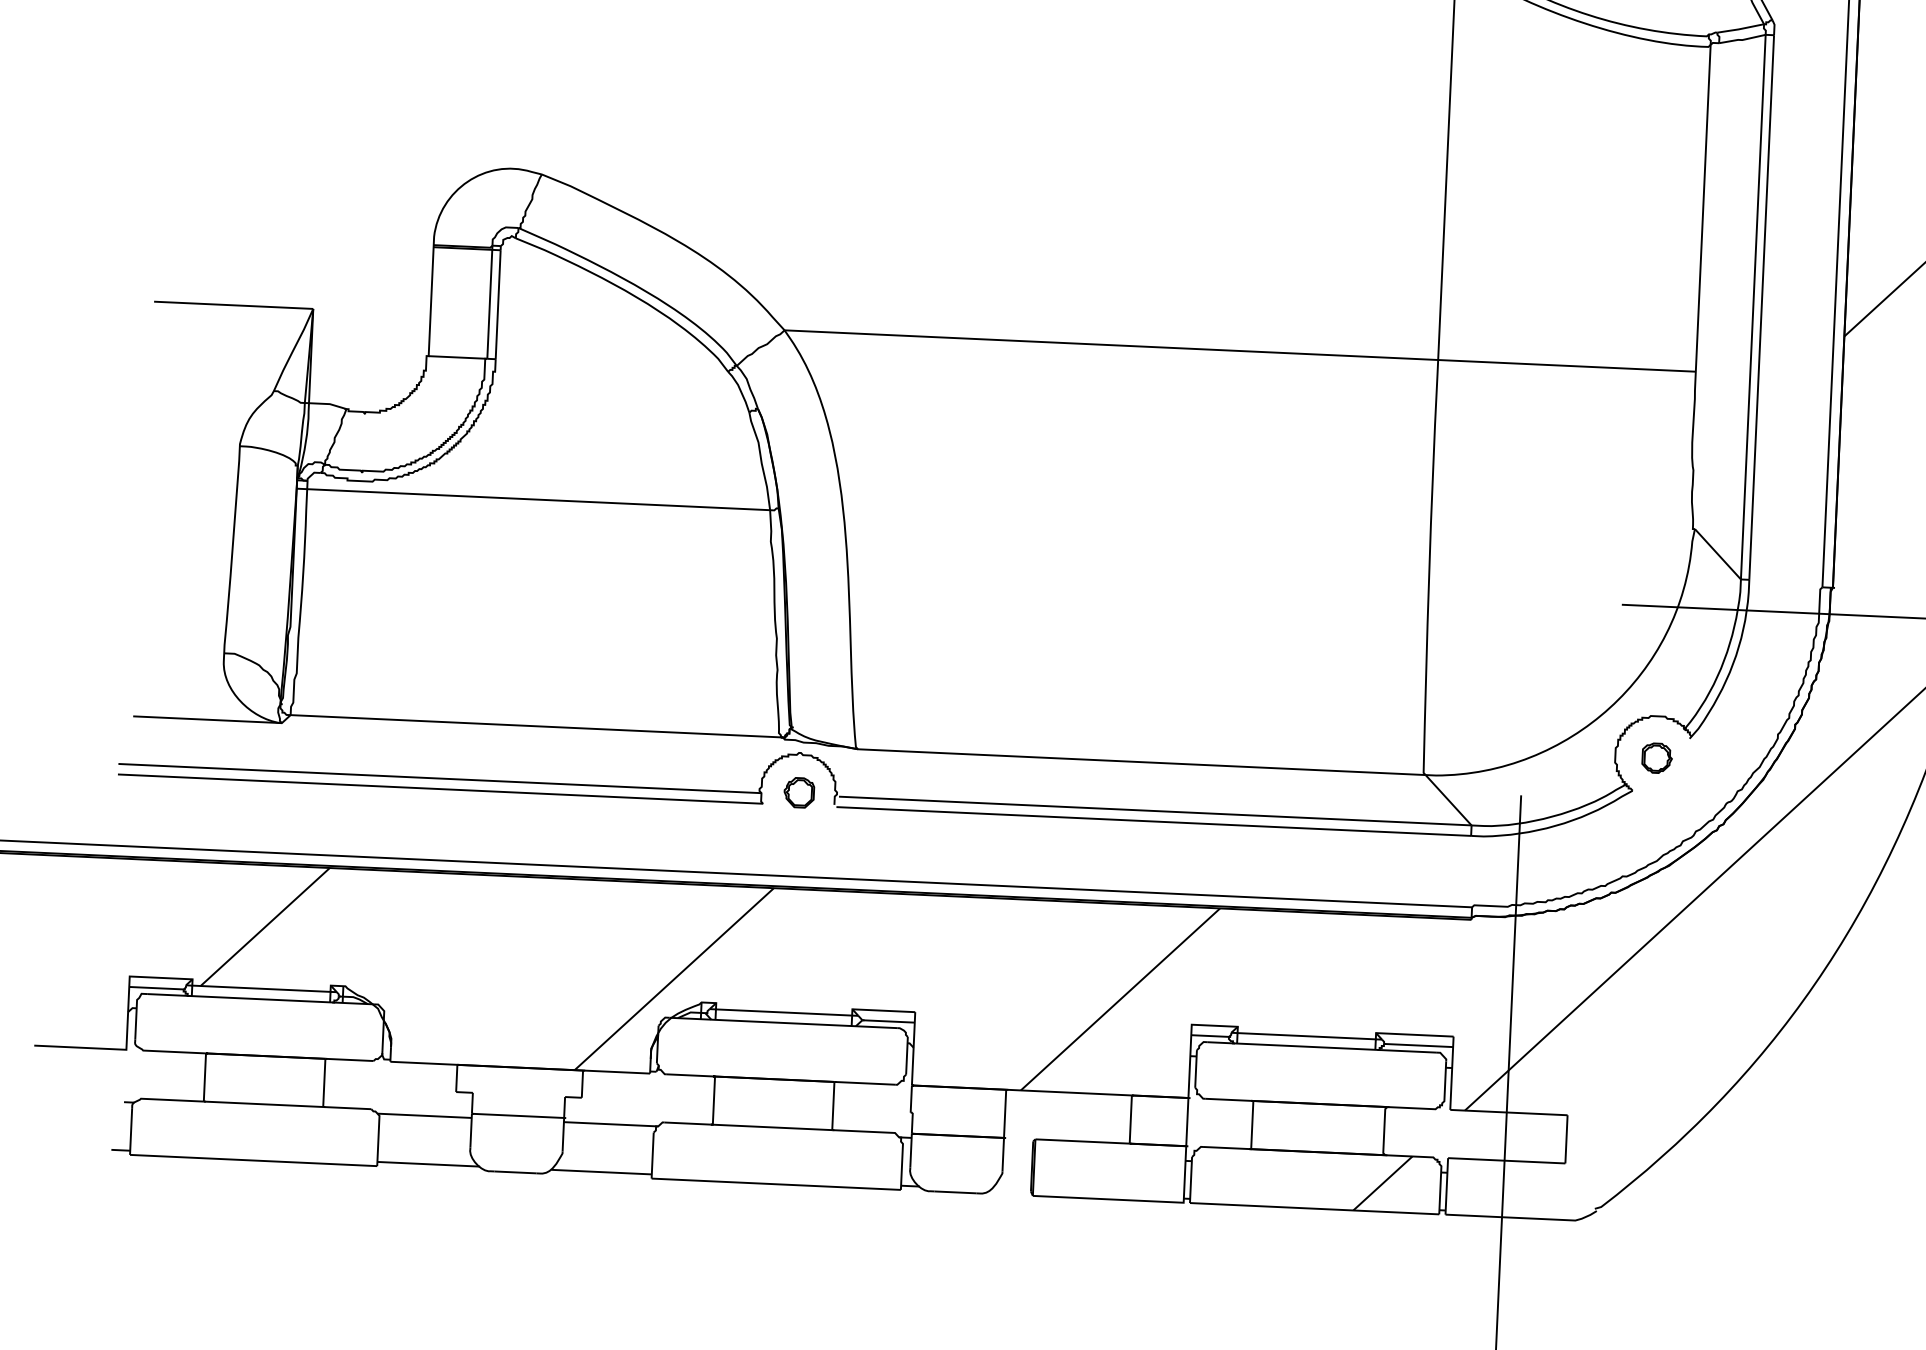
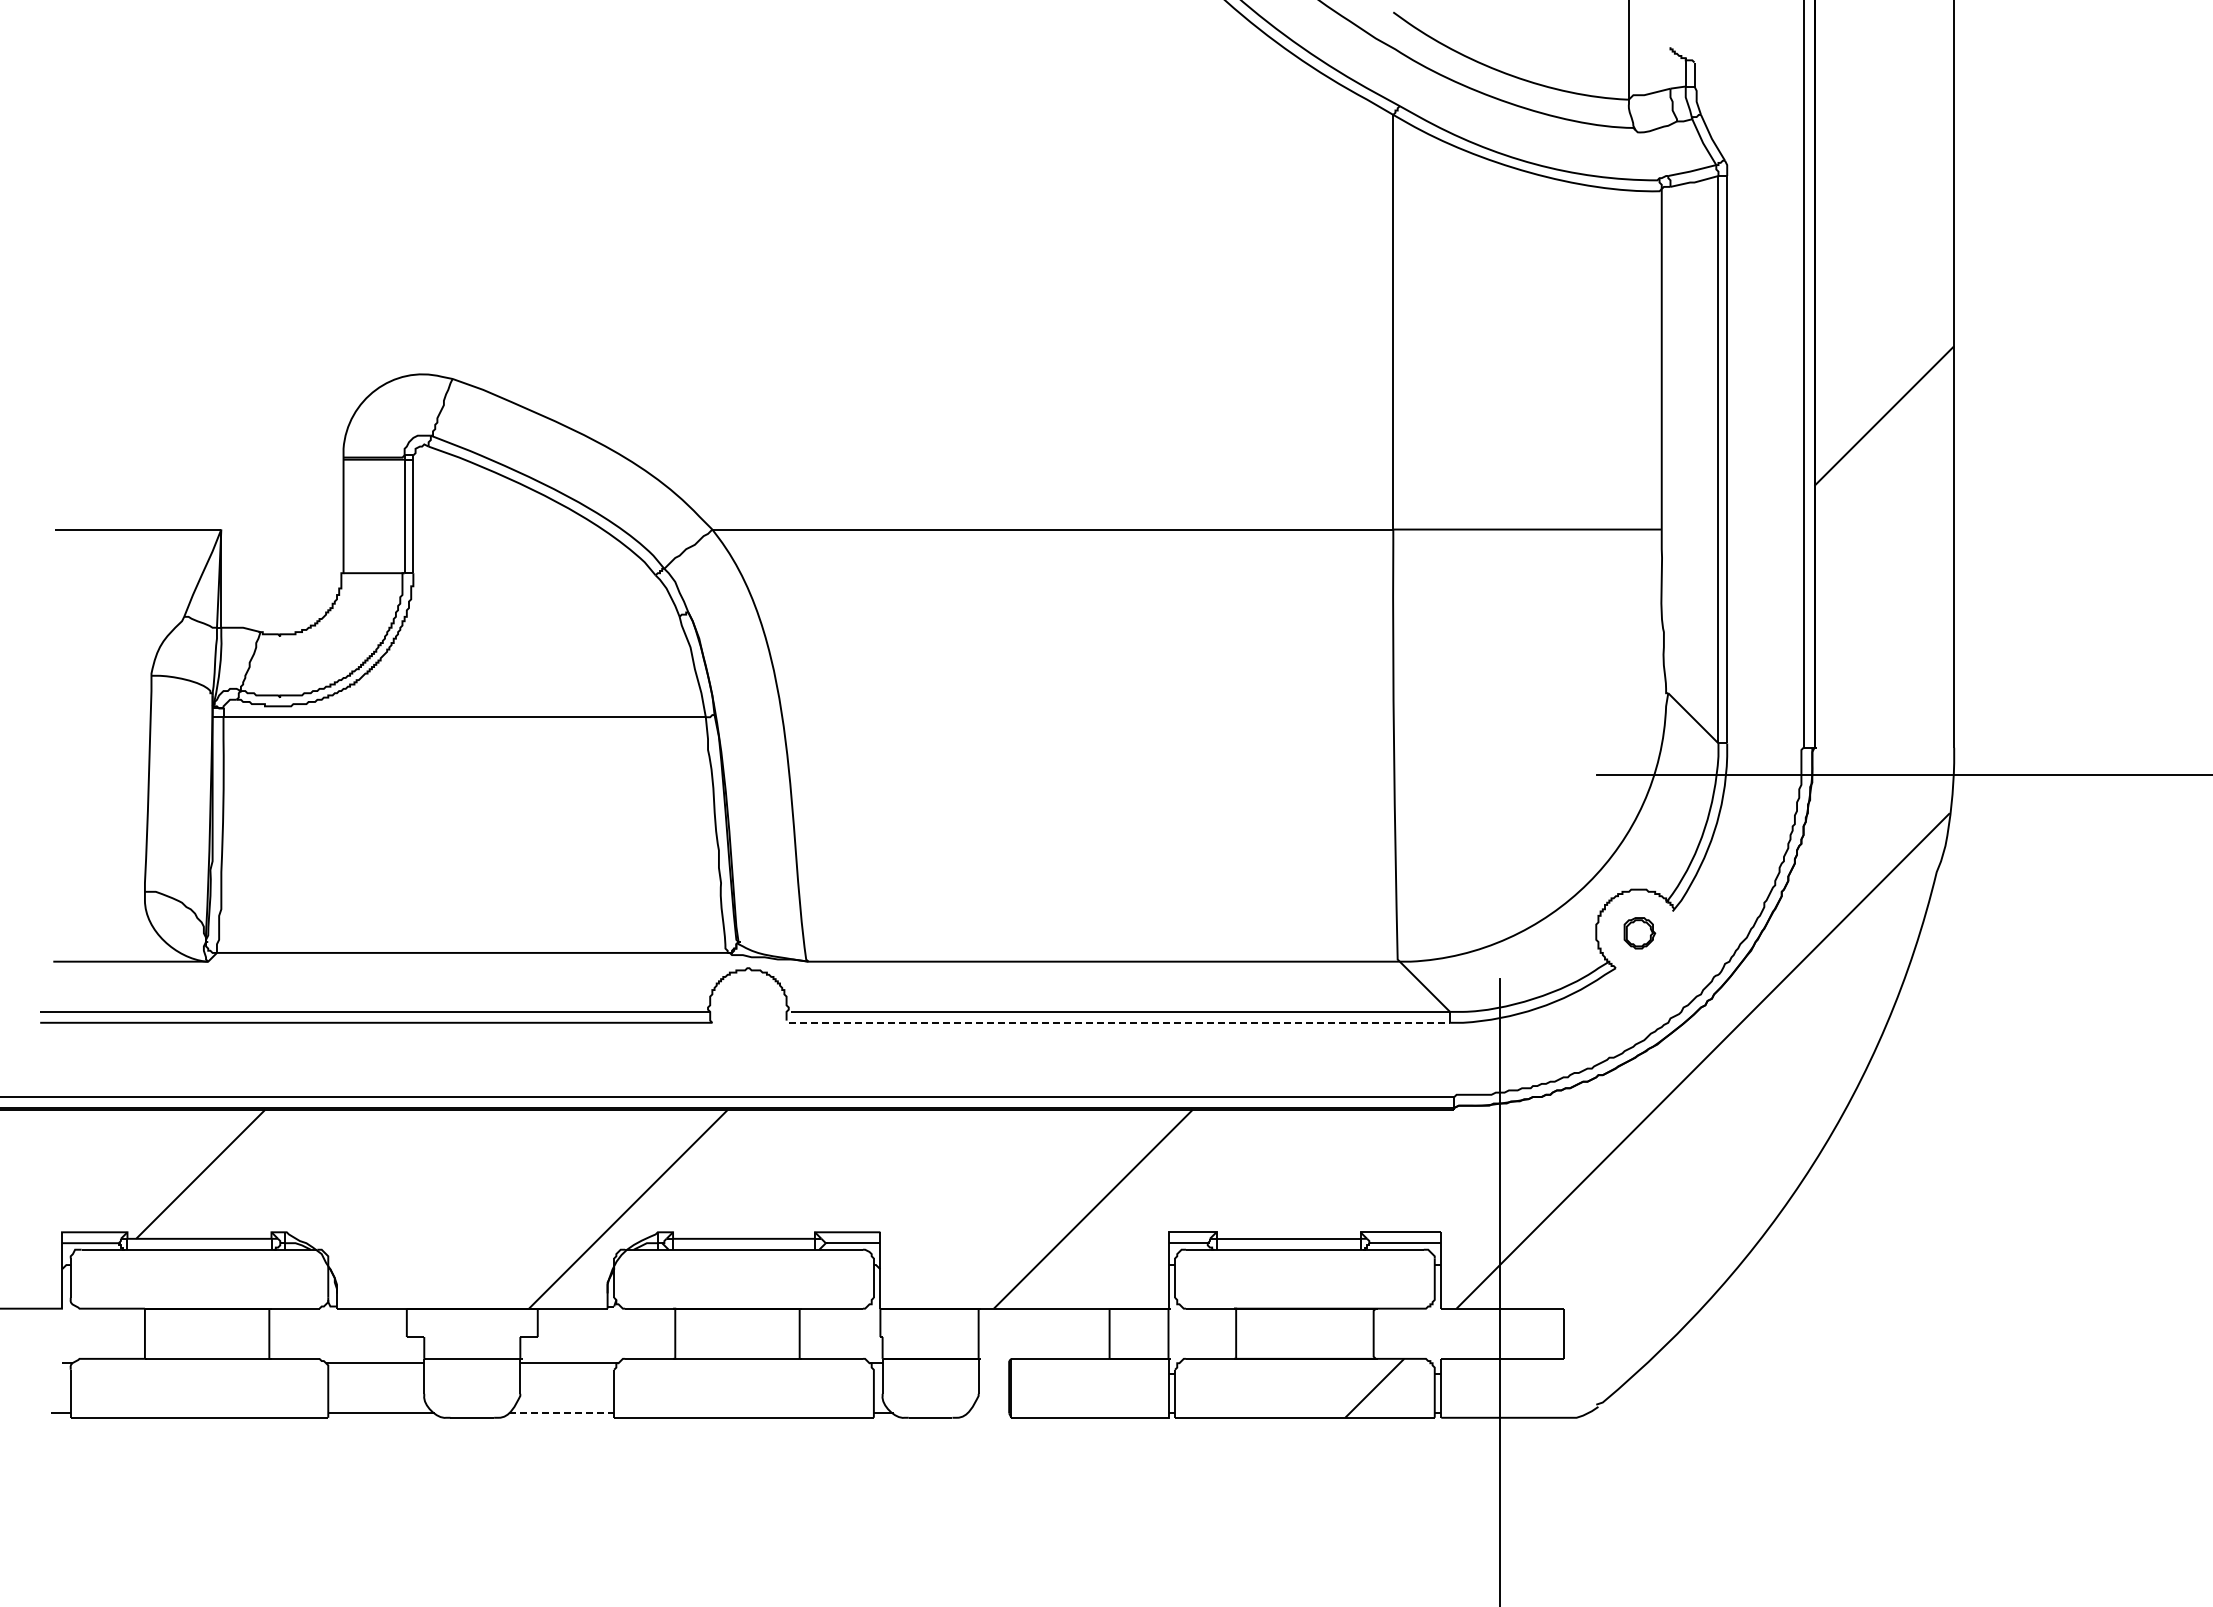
part: (799, 792) -> (749, 1009), removed
line: (1153, 821) -> (1119, 1022), solid -> dashed
line: (602, 1172) -> (562, 1413), solid -> dashed

